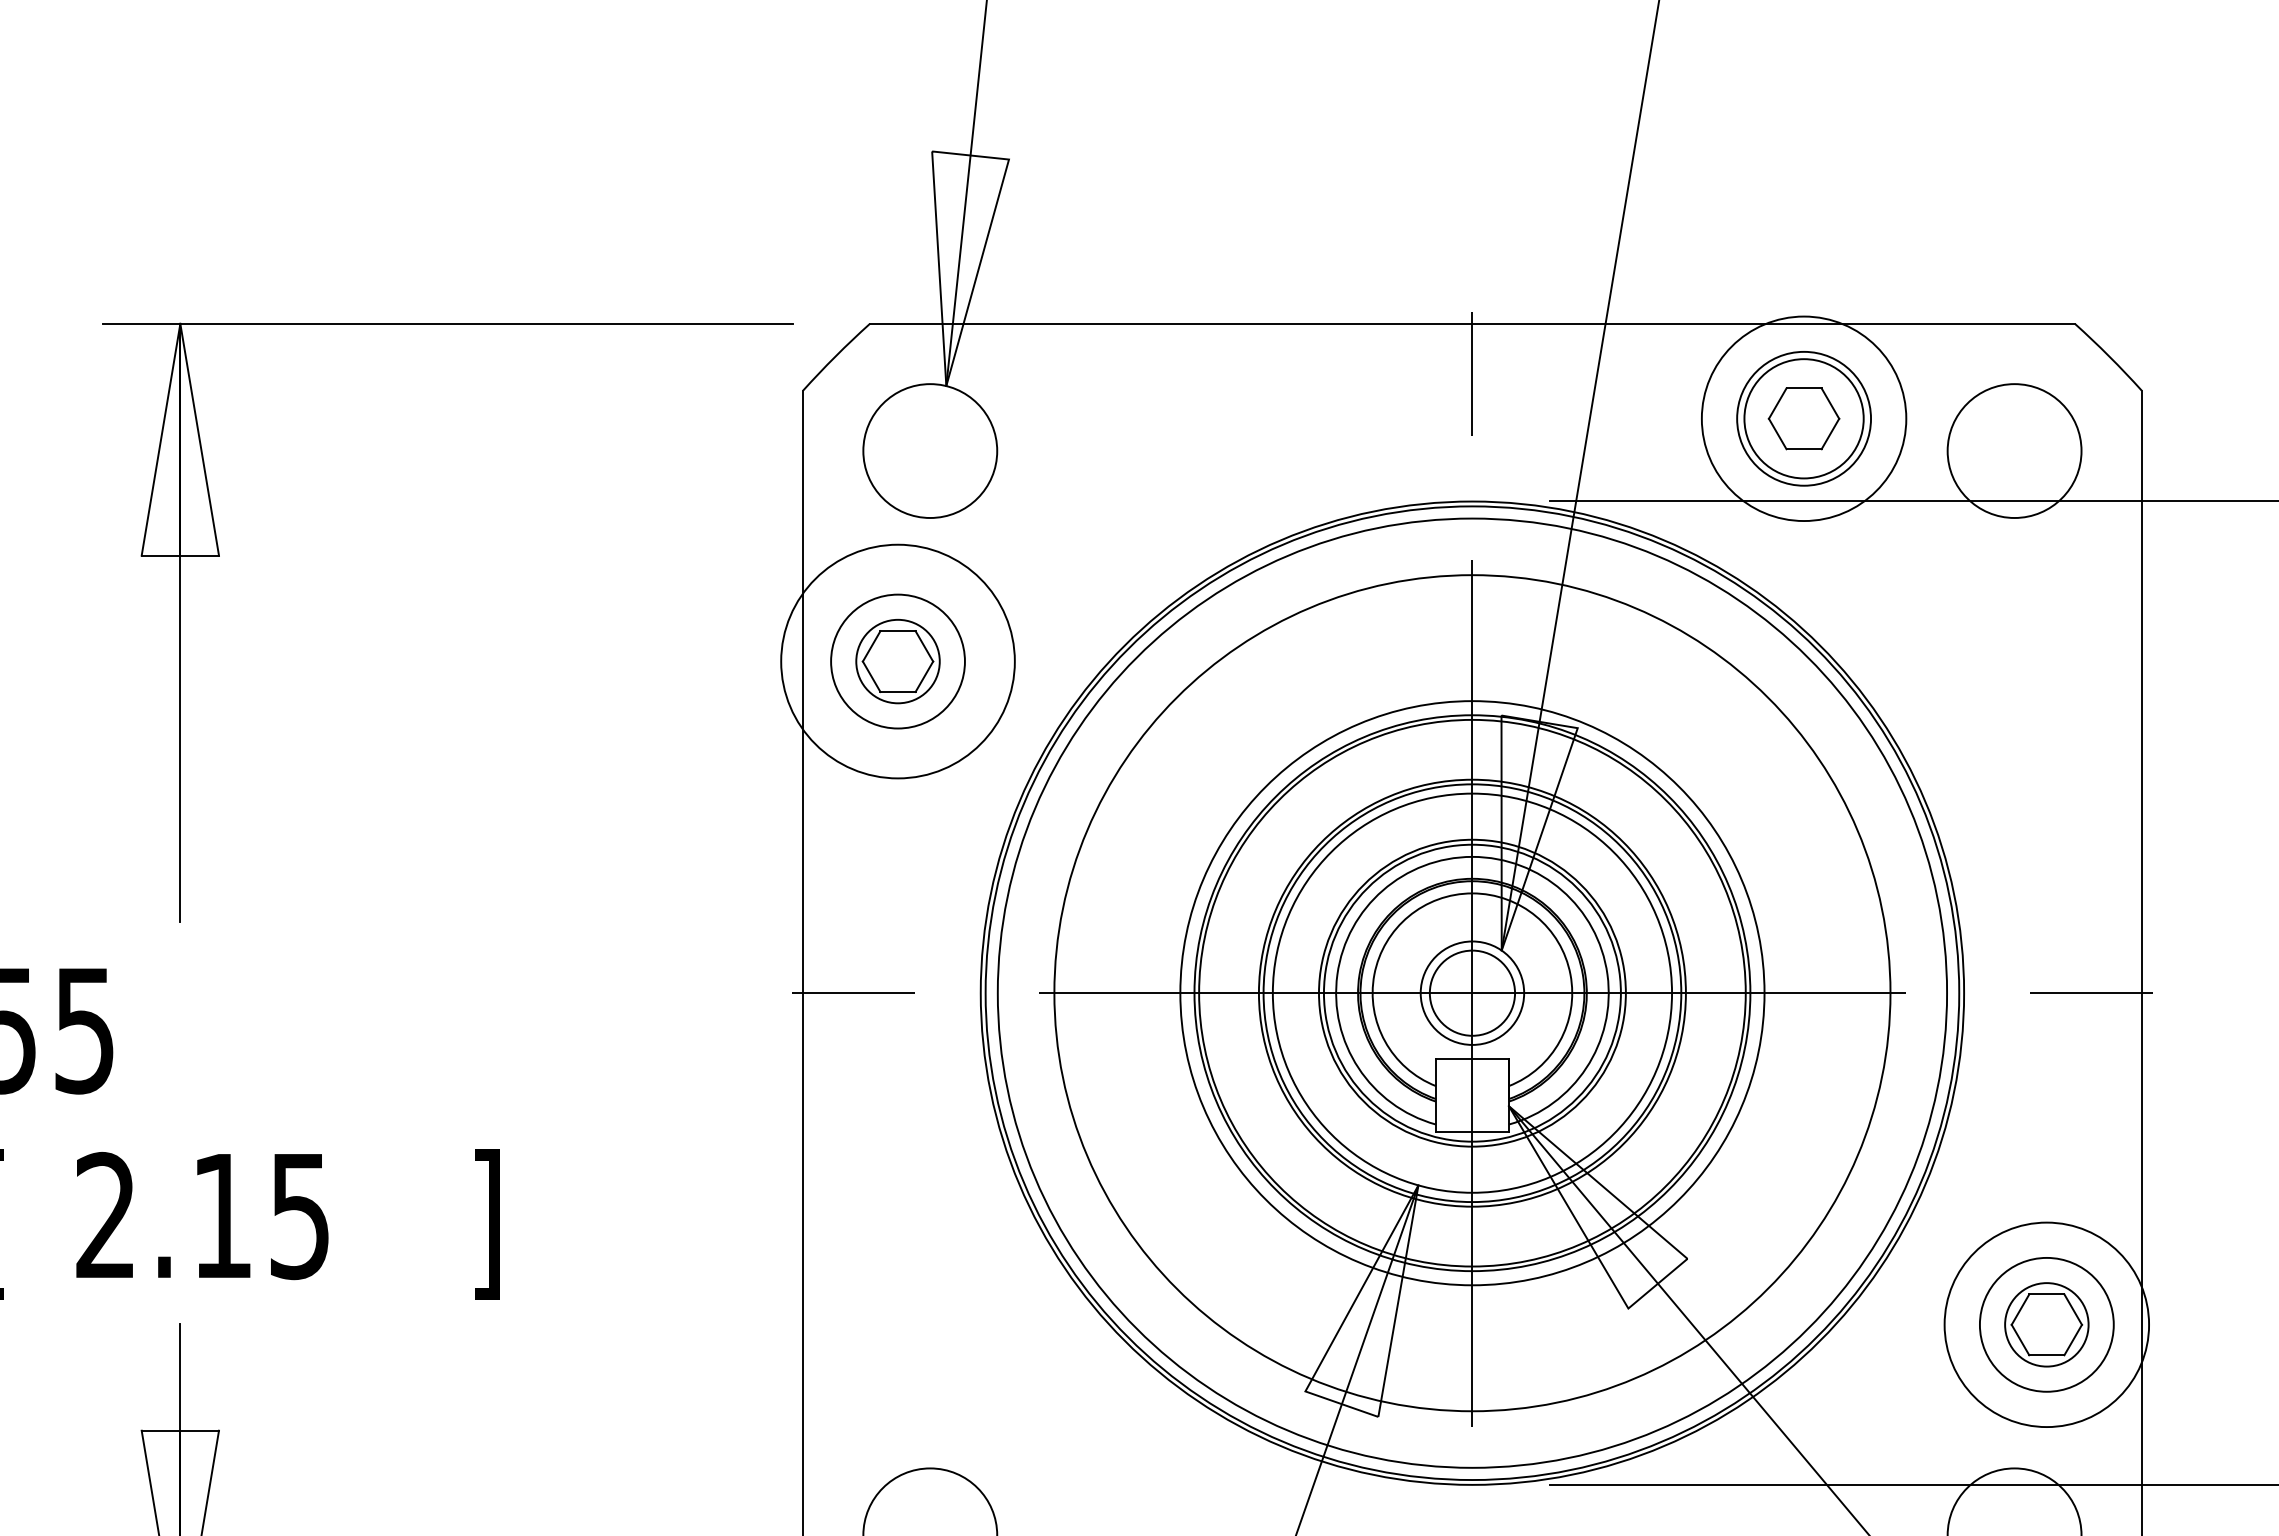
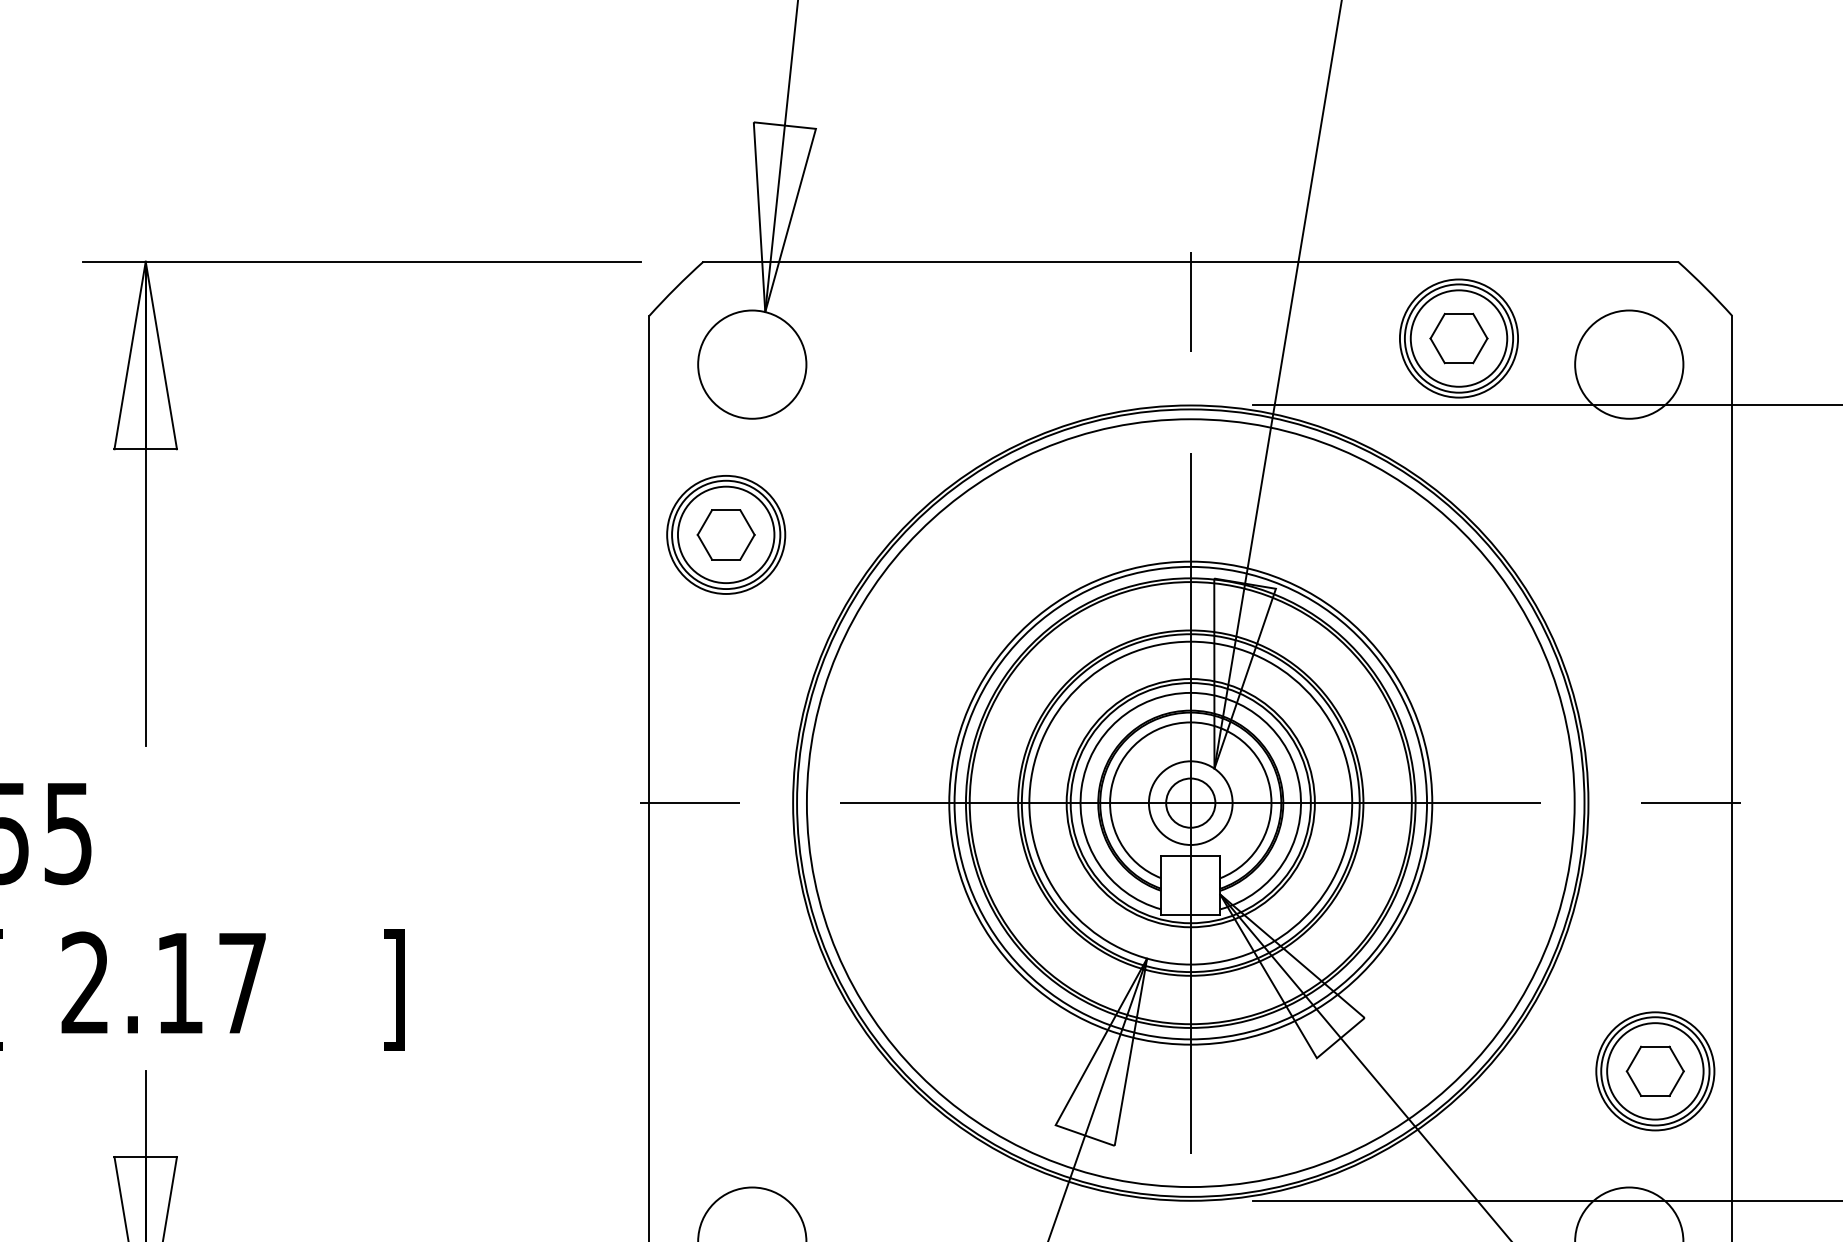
circle: (1804, 418) -> (1459, 338), size x0.71
circle: (897, 661) -> (725, 534), size x1.43
circle: (898, 661) -> (726, 534), size x0.62
circle: (1472, 992) -> (1190, 802), size x0.71
circle: (1472, 992) -> (1190, 802), size x0.71
text: (299, 1217) -> (242, 984), 2.15 -> 2.17
circle: (2046, 1324) -> (1655, 1071), size x0.71
circle: (2046, 1324) -> (1655, 1071), size x1.43

